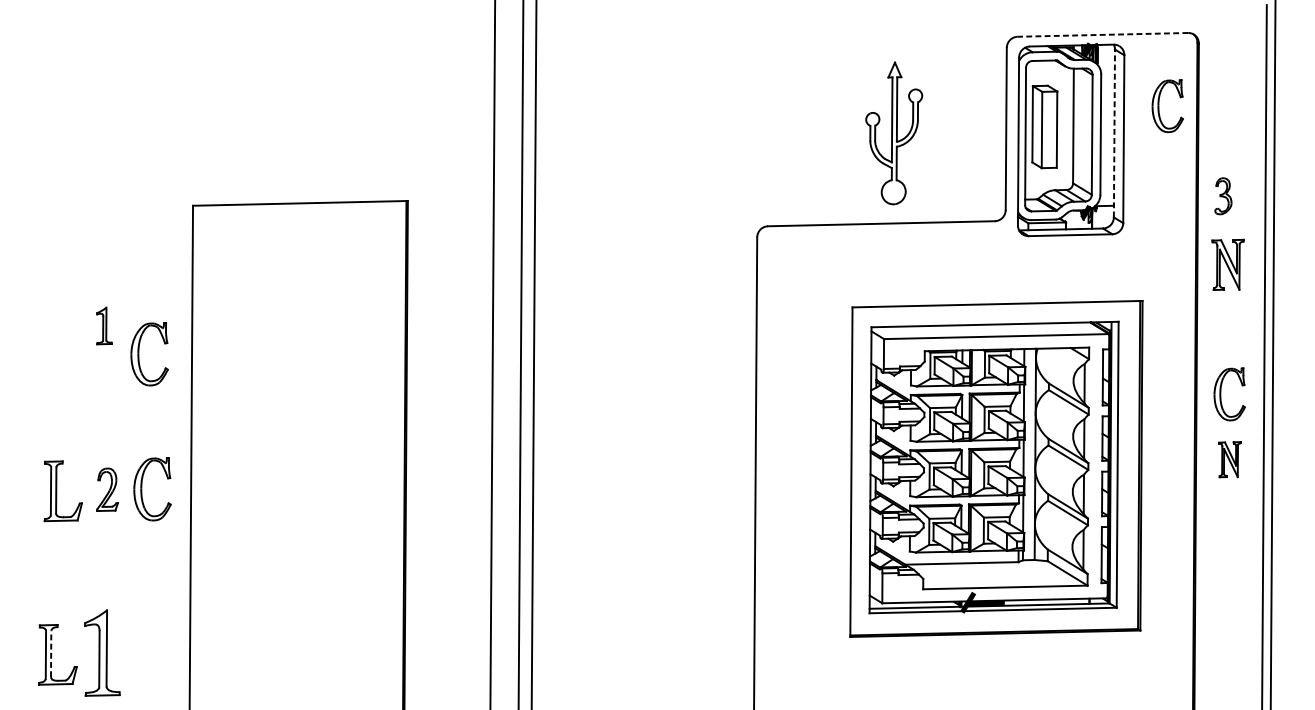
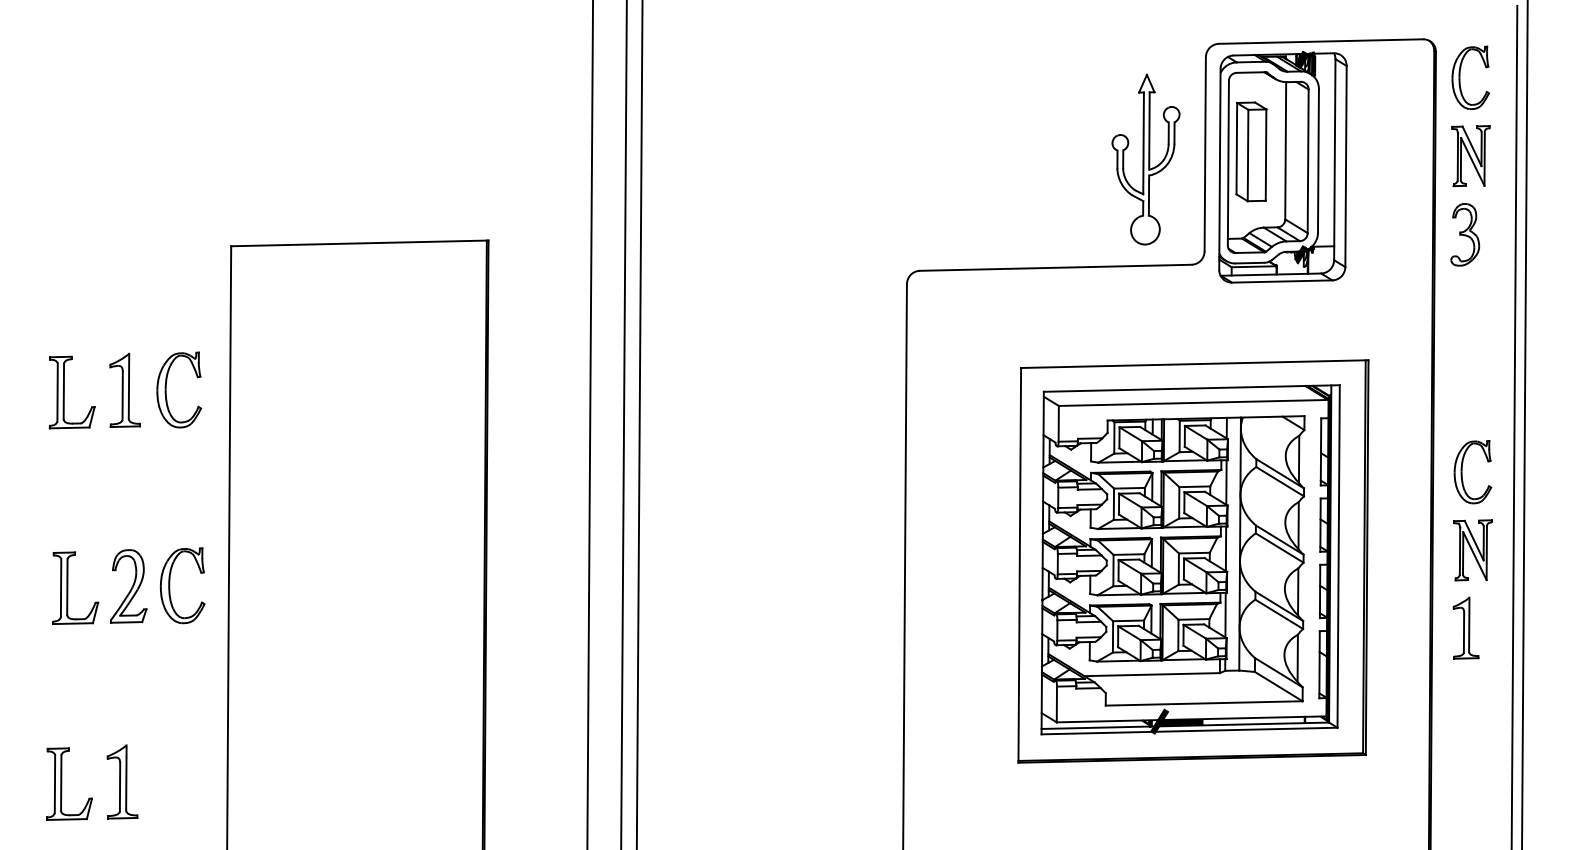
line: (1102, 34) -> (1320, 41), dashed -> solid
part: (1159, 105) -> (1460, 77), moved
part: (893, 133) -> (1145, 159), moved
line: (1114, 133) -> (1334, 159), dashed -> solid
part: (1223, 195) -> (1465, 234), size x1.43
part: (1227, 264) -> (1470, 155), moved
part: (103, 325) -> (124, 389), size x1.67
part: (53, 327) -> (64, 392), added
part: (139, 353) -> (166, 389), moved
part: (1229, 459) -> (1472, 550), size x1.43
part: (107, 489) -> (128, 586), size x1.43
part: (1223, 524) -> (1465, 627), added
part: (102, 652) -> (122, 781), size x0.71
line: (51, 654) -> (61, 783), dashed -> solid

